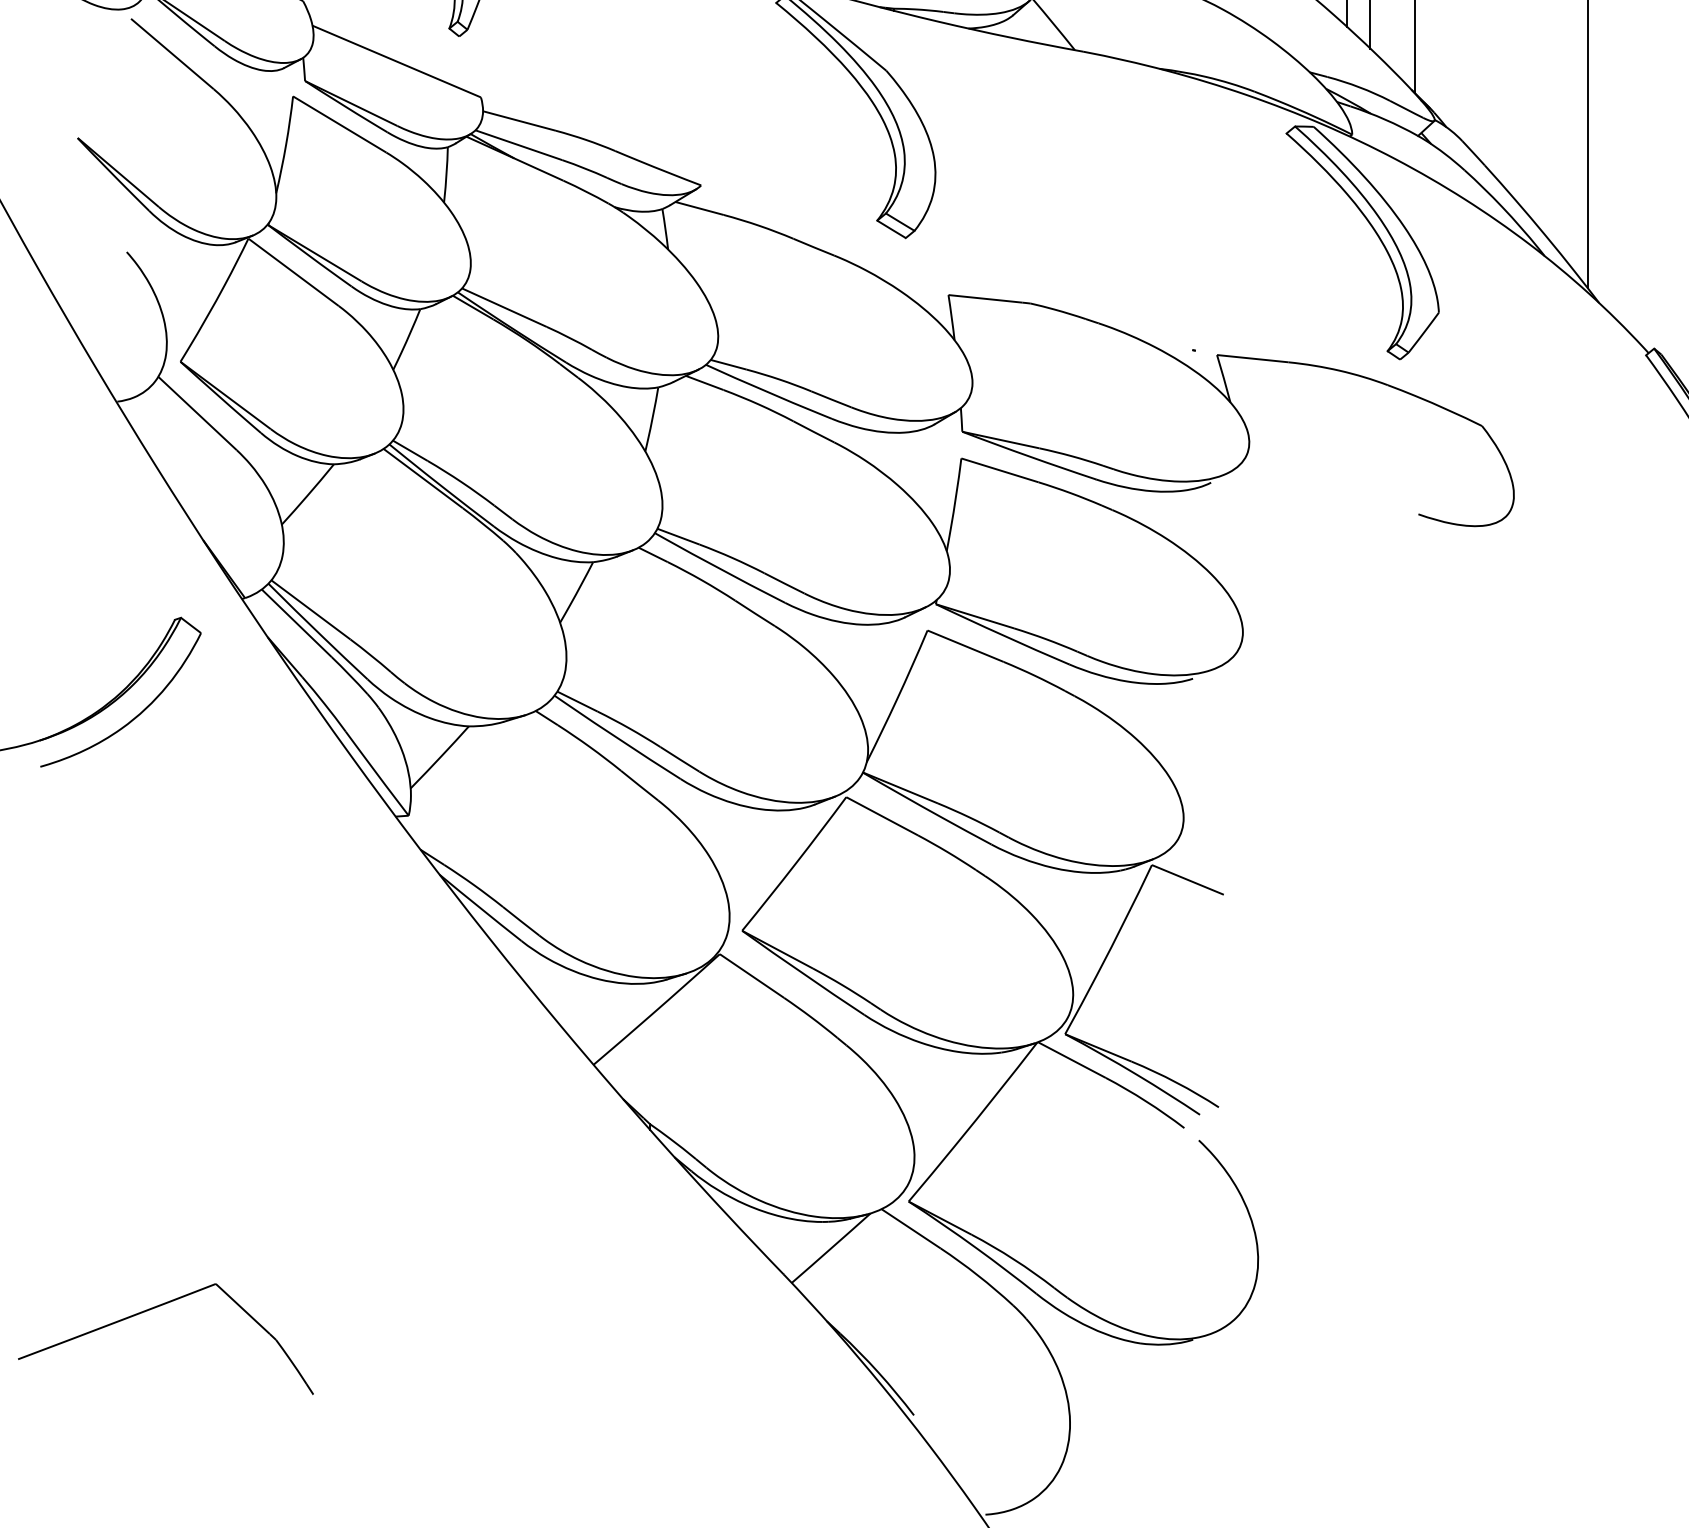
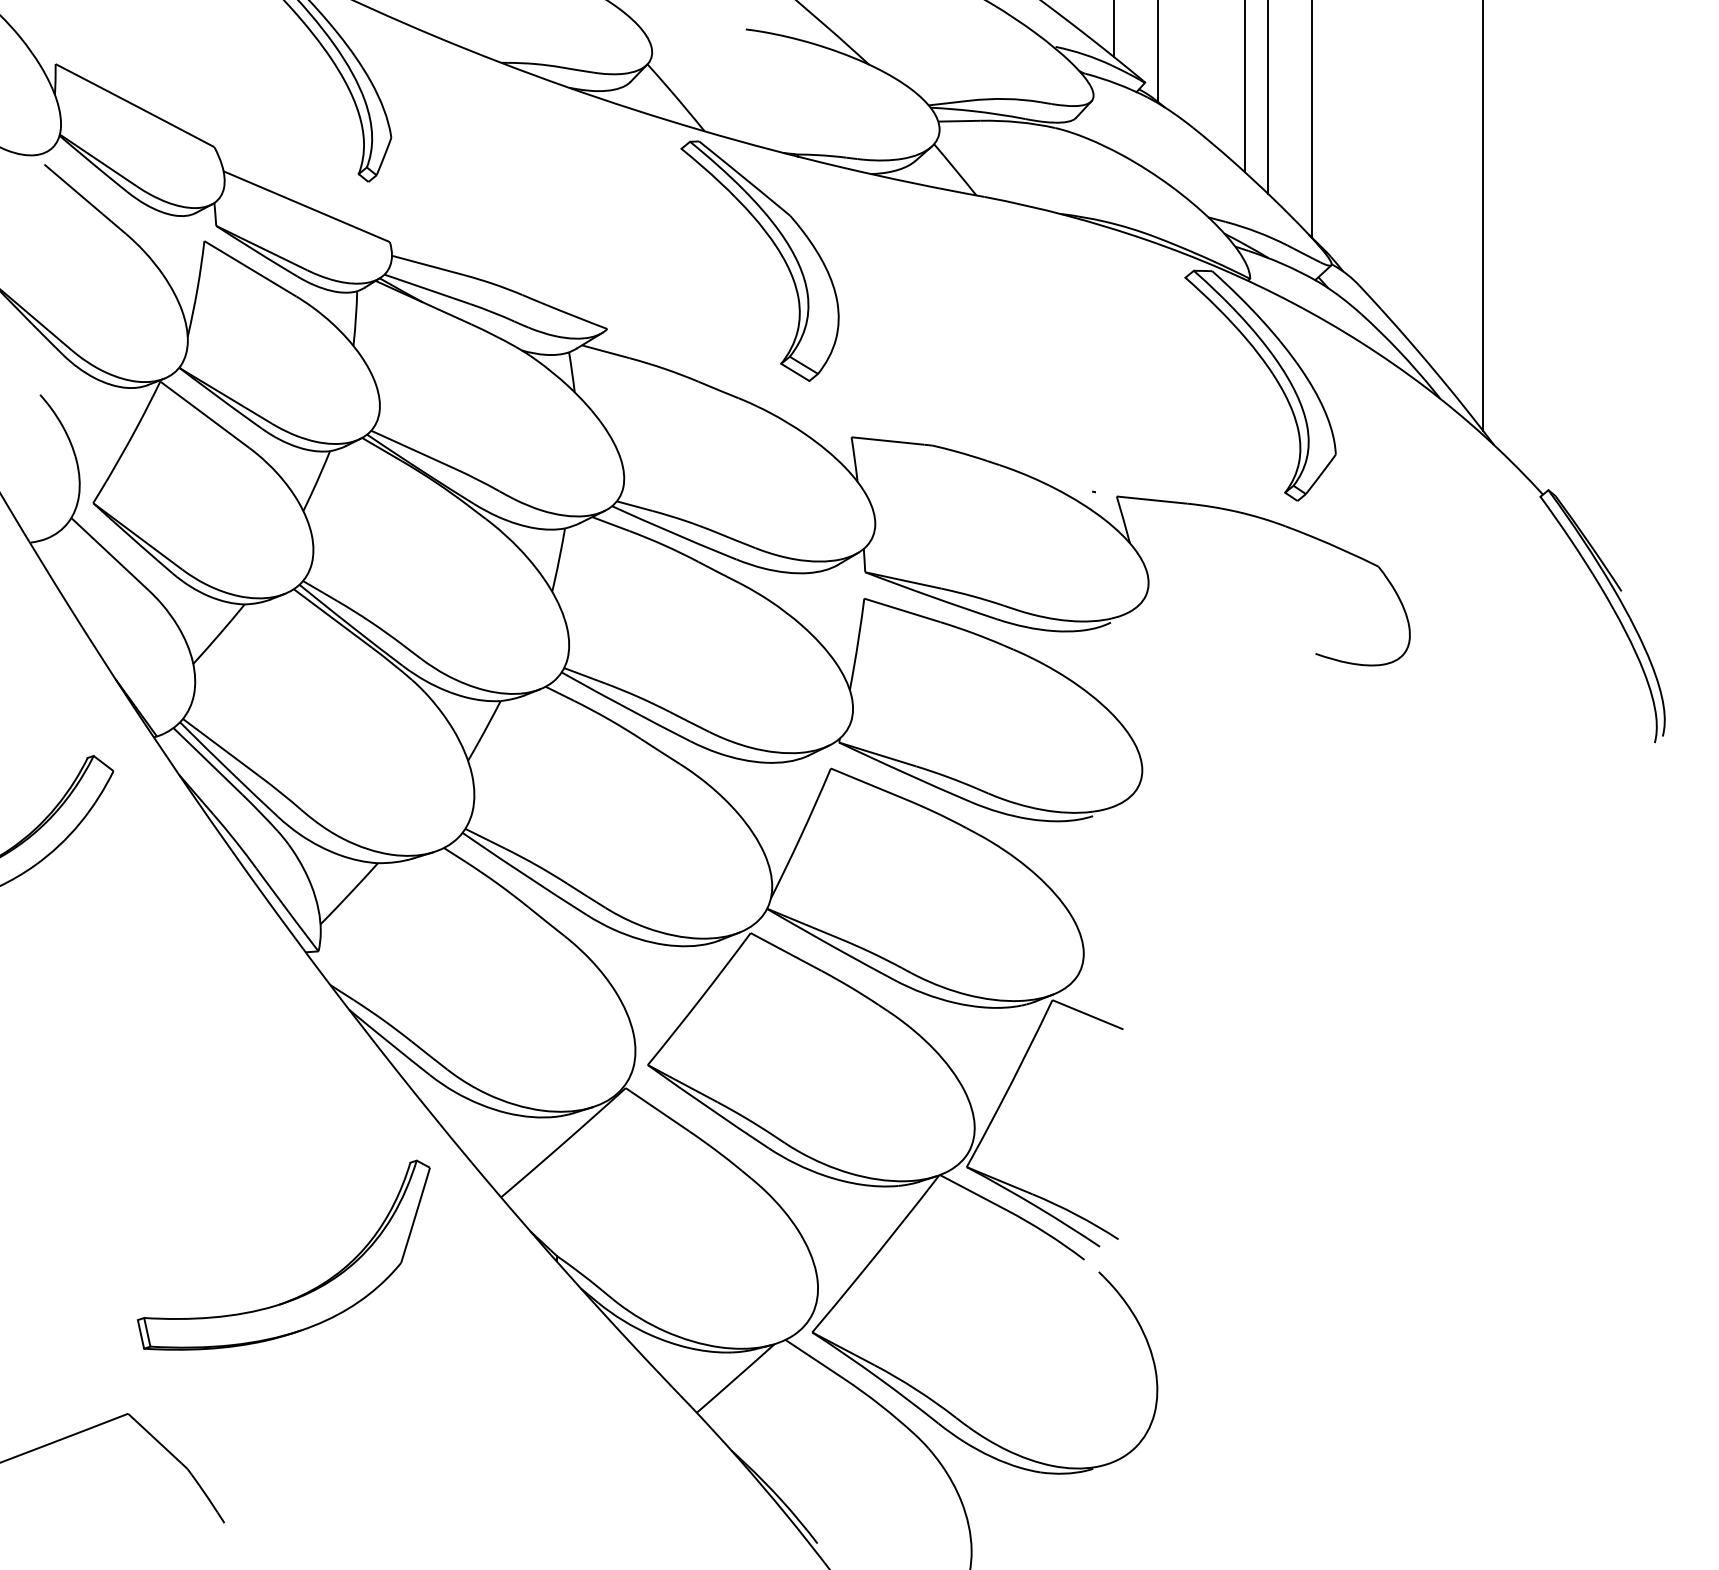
part: (393, 1162) -> (303, 1293), added

